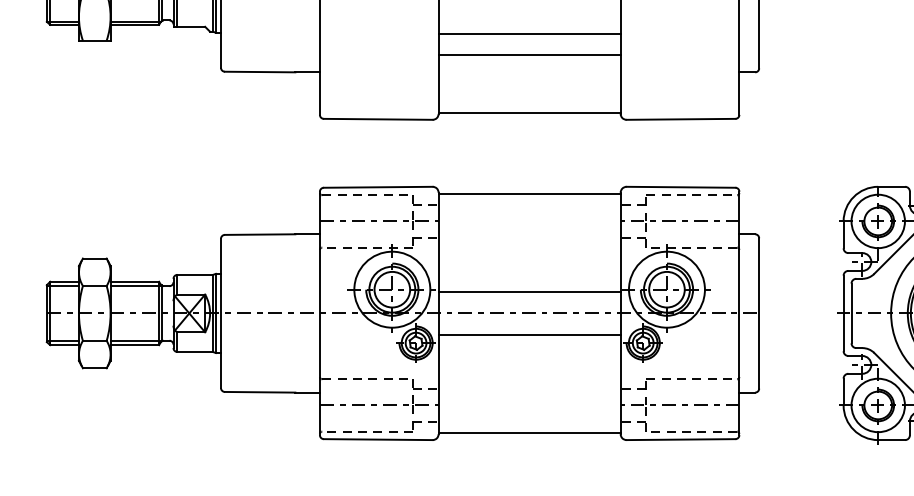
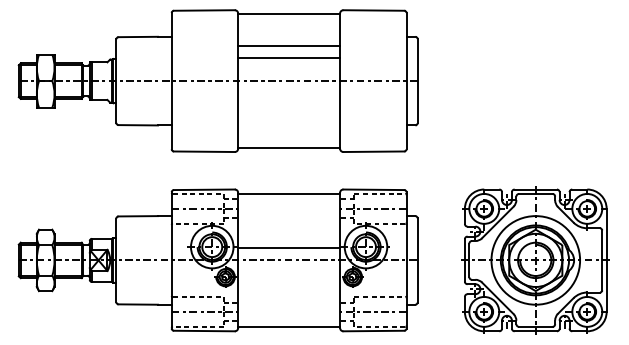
line: (530, 33) -> (289, 103), removed
line: (530, 54) -> (289, 115), removed
line: (530, 335) -> (289, 272), removed

